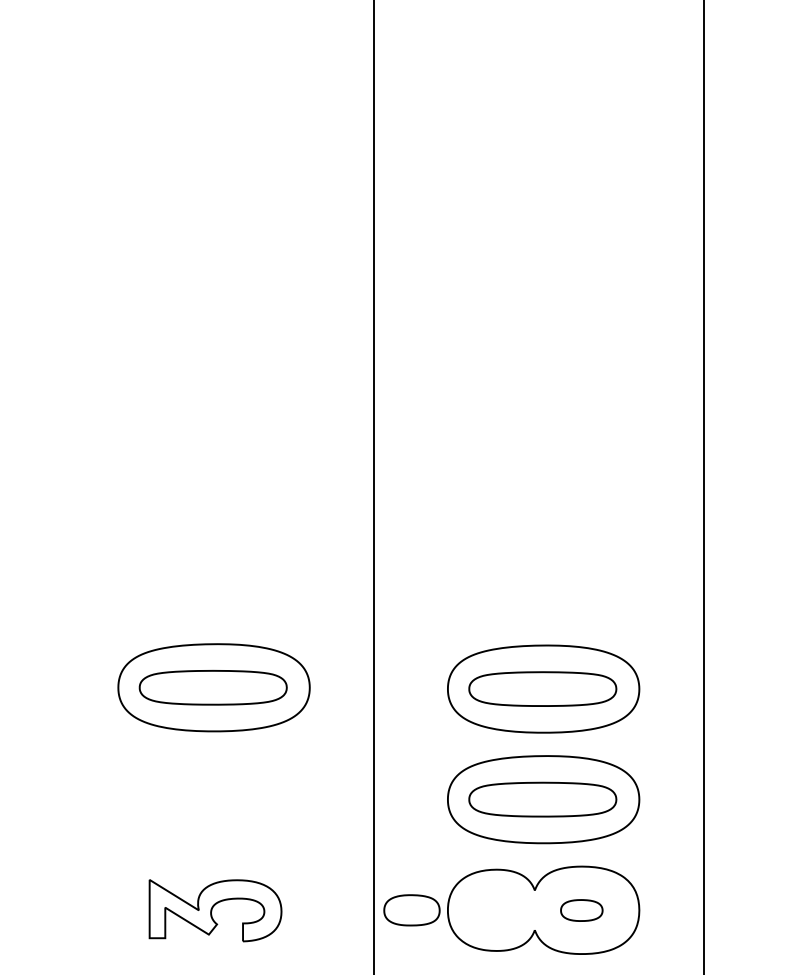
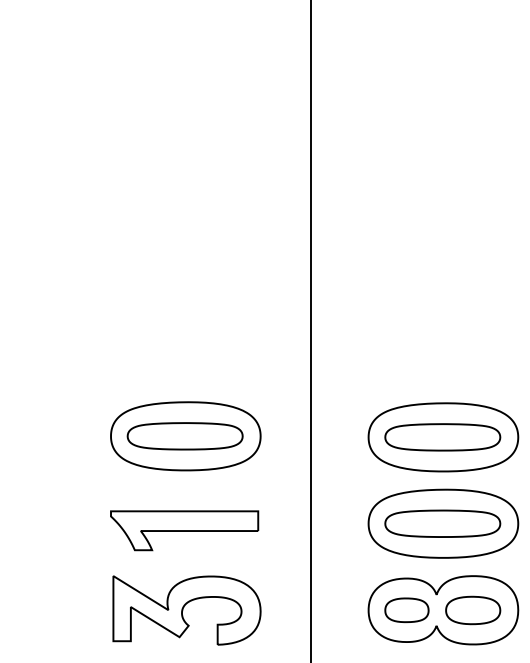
part: (212, 808) -> (184, 530), added
part: (215, 910) -> (186, 610), size x1.43
part: (411, 910) -> (406, 610), moved
part: (581, 910) -> (473, 610), size x1.67

